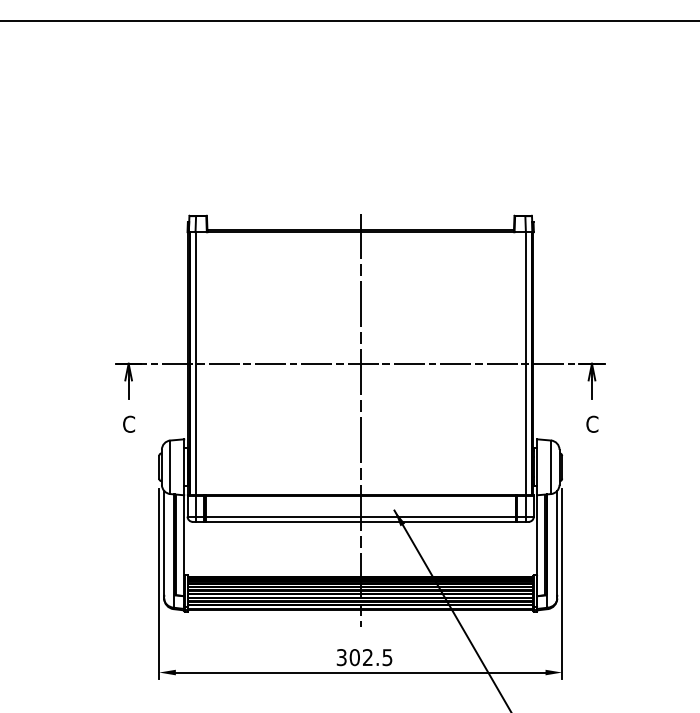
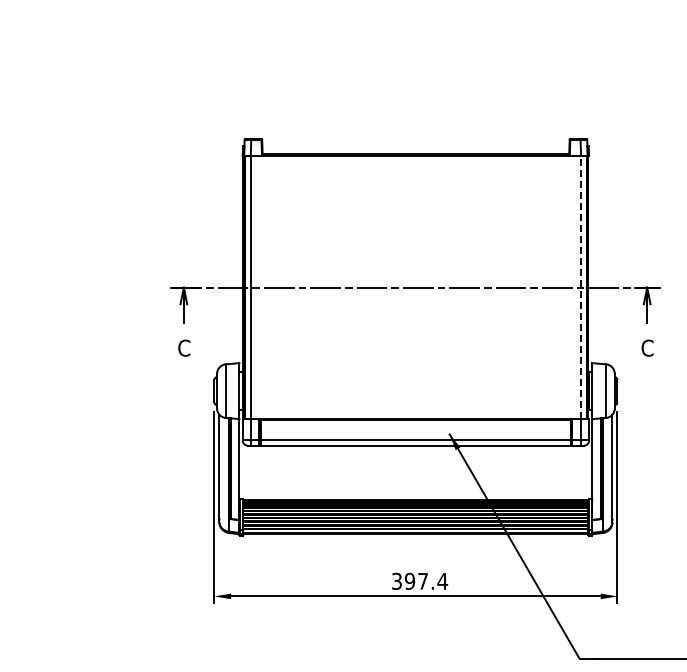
line: (525, 363) -> (580, 287), solid -> dashed
line: (360, 420) -> (415, 344), removed
text: (370, 657) -> (425, 581), 302.5 -> 397.4

